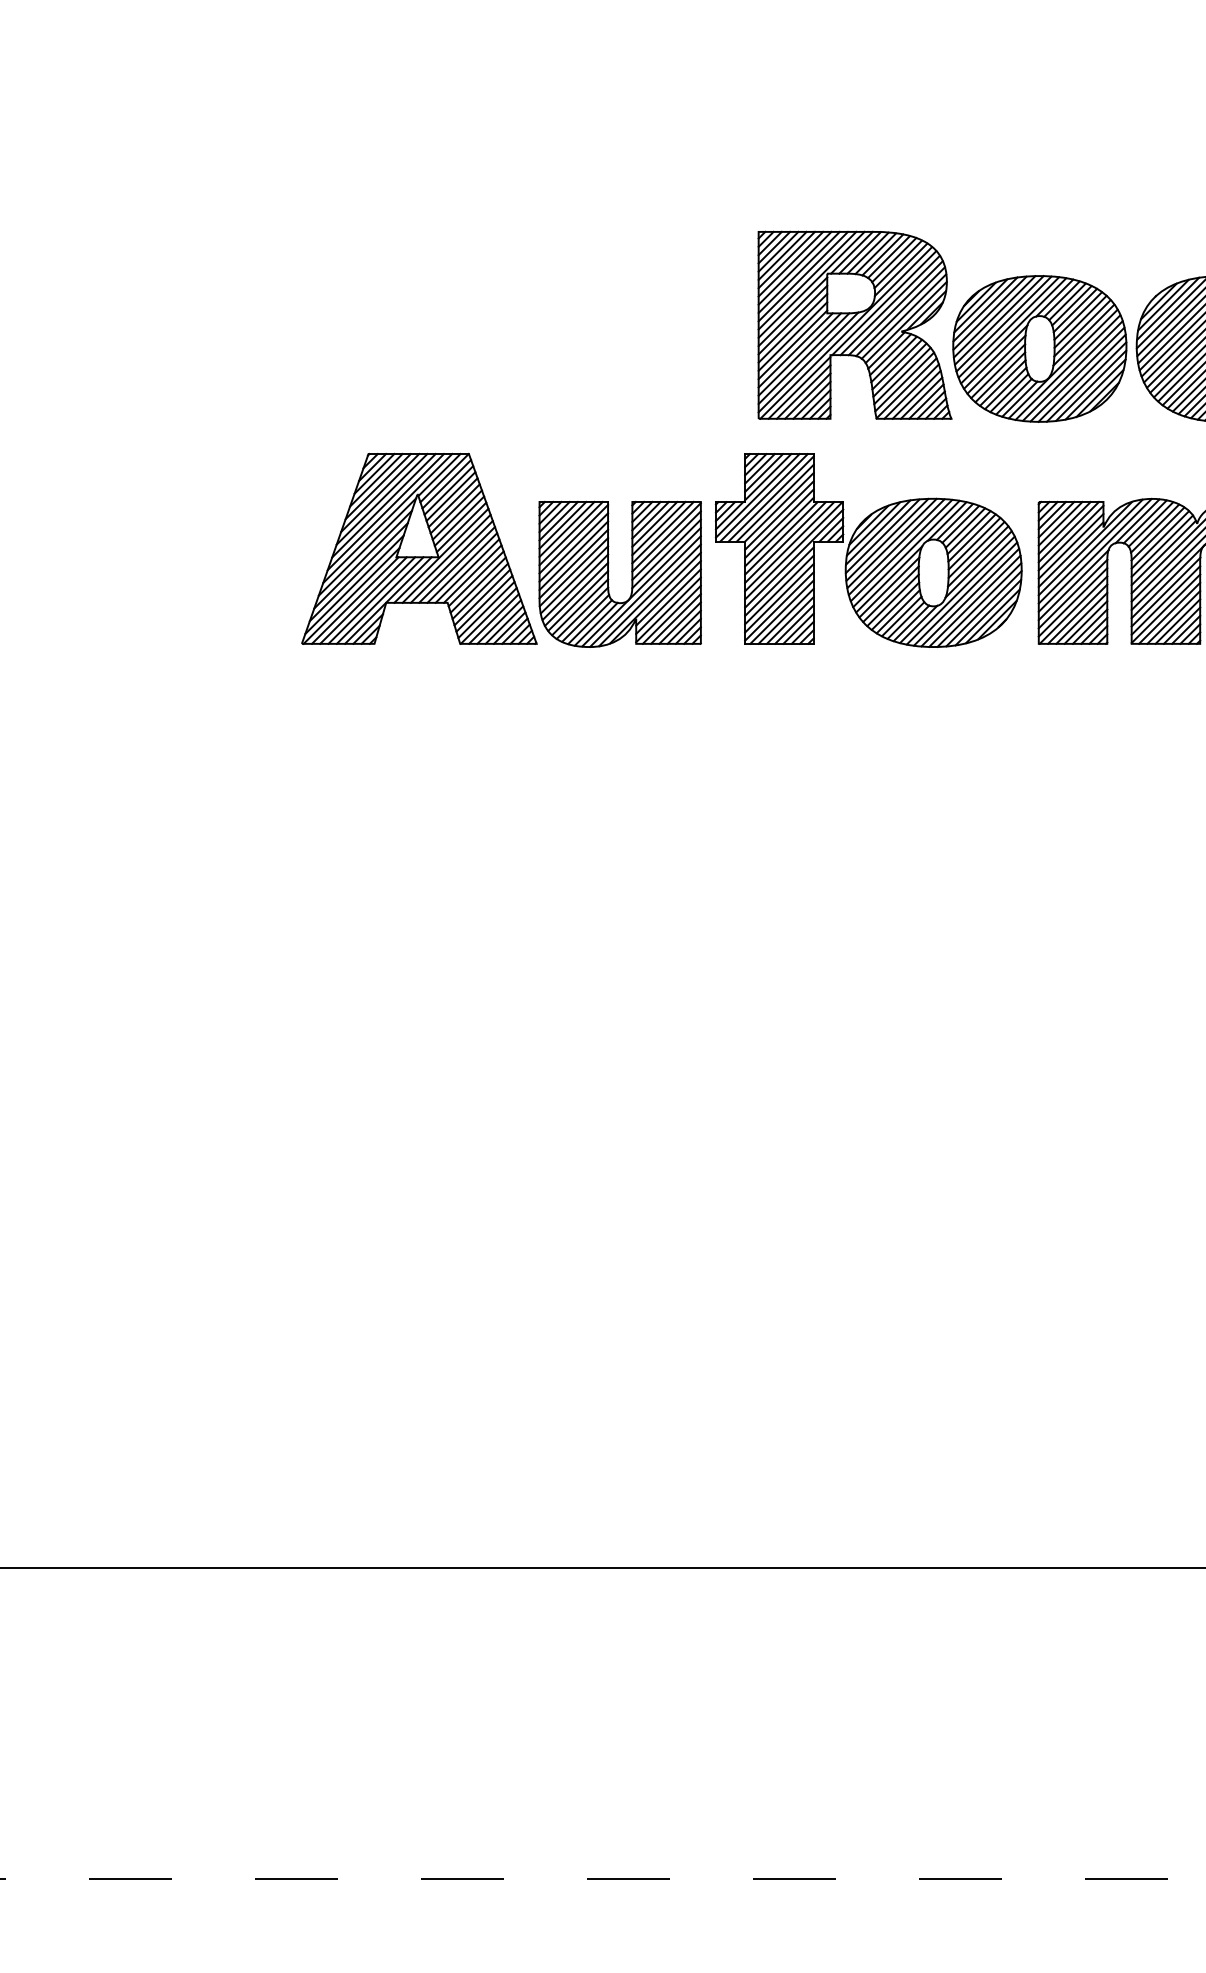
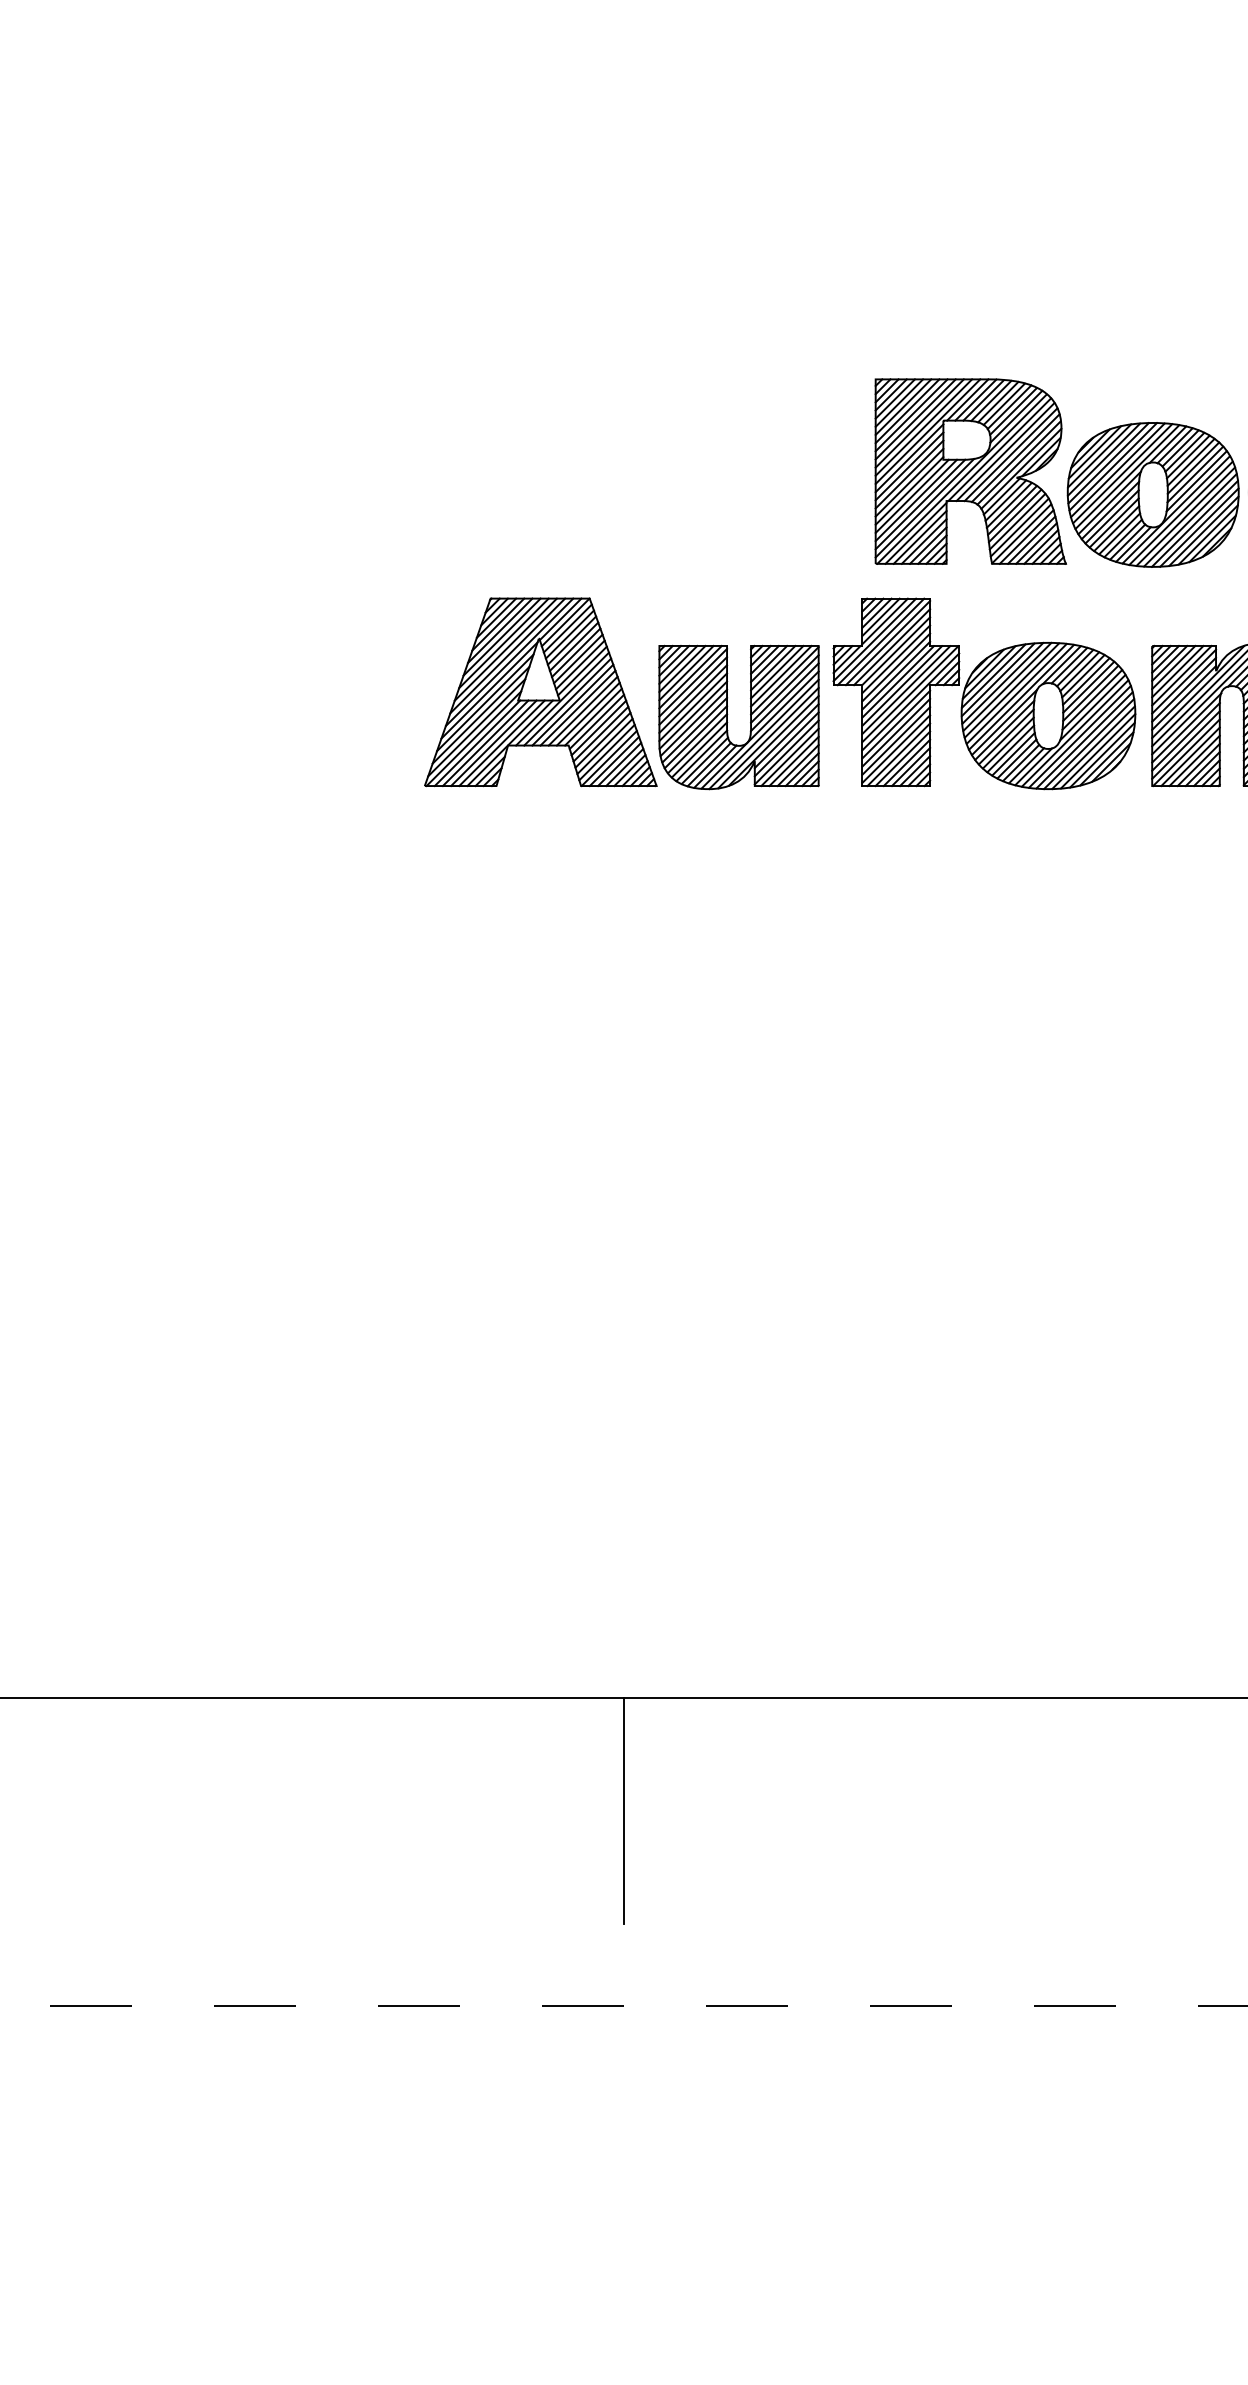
line: (503, 1681) -> (623, 1810), added

